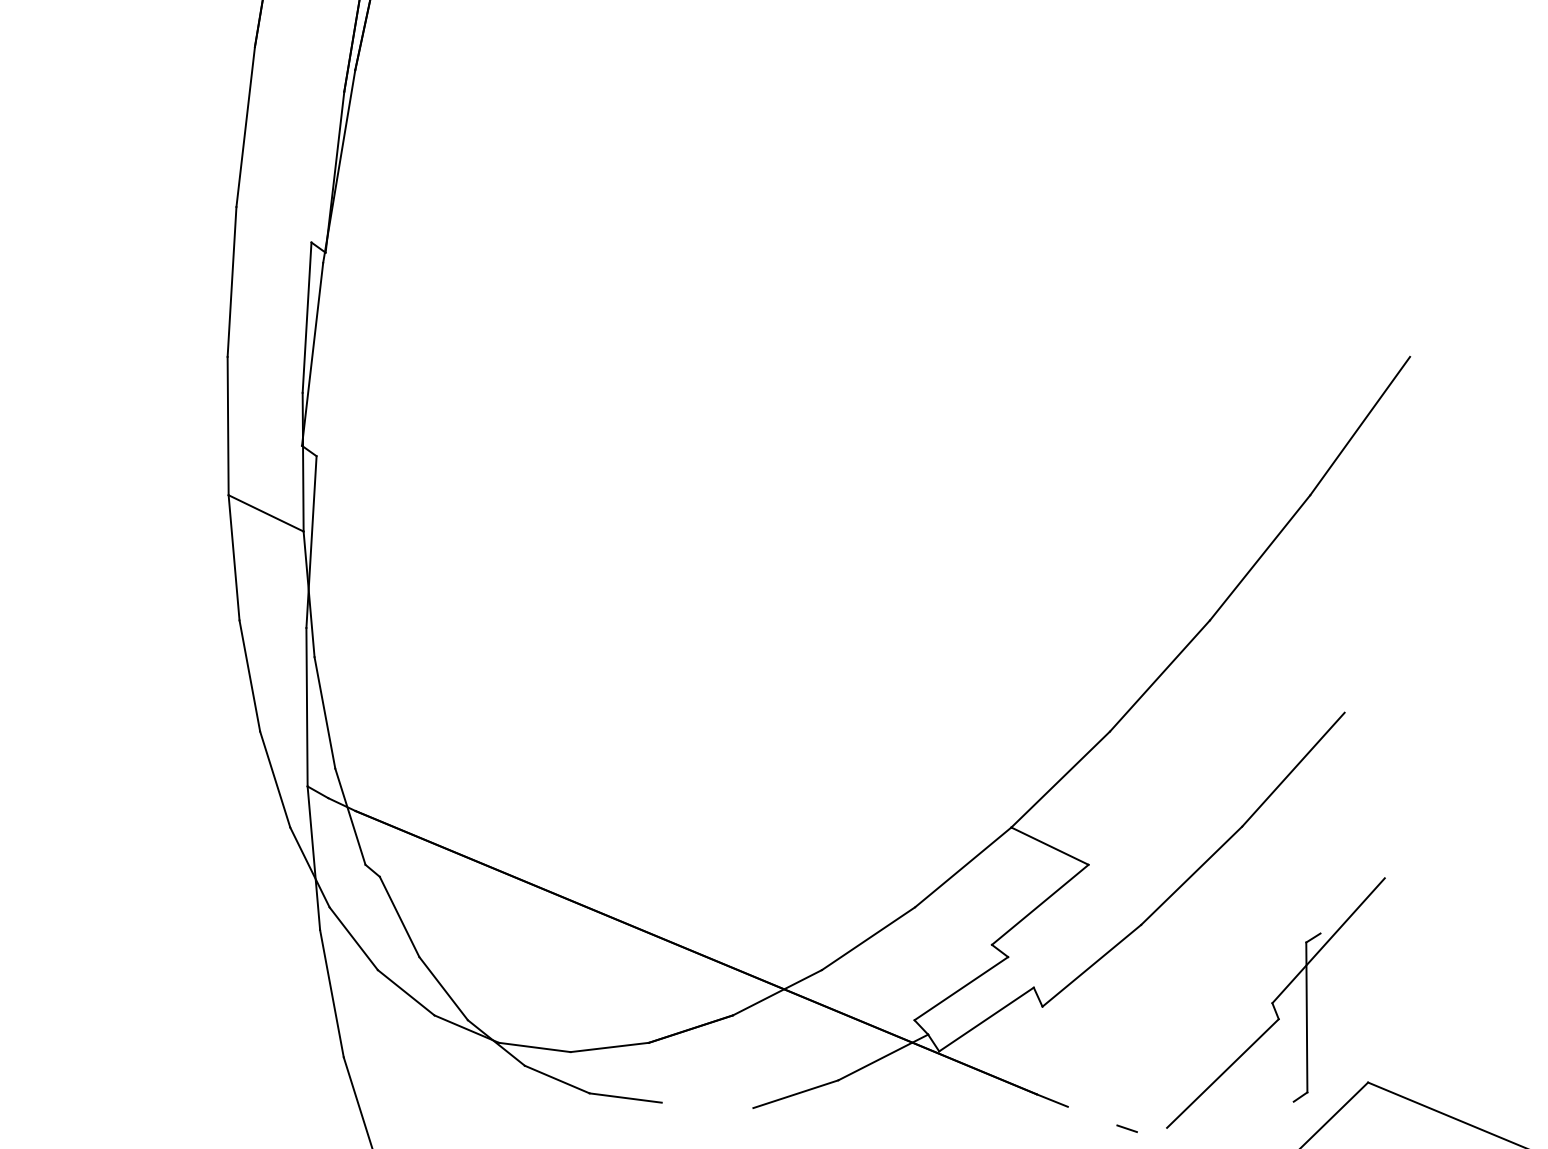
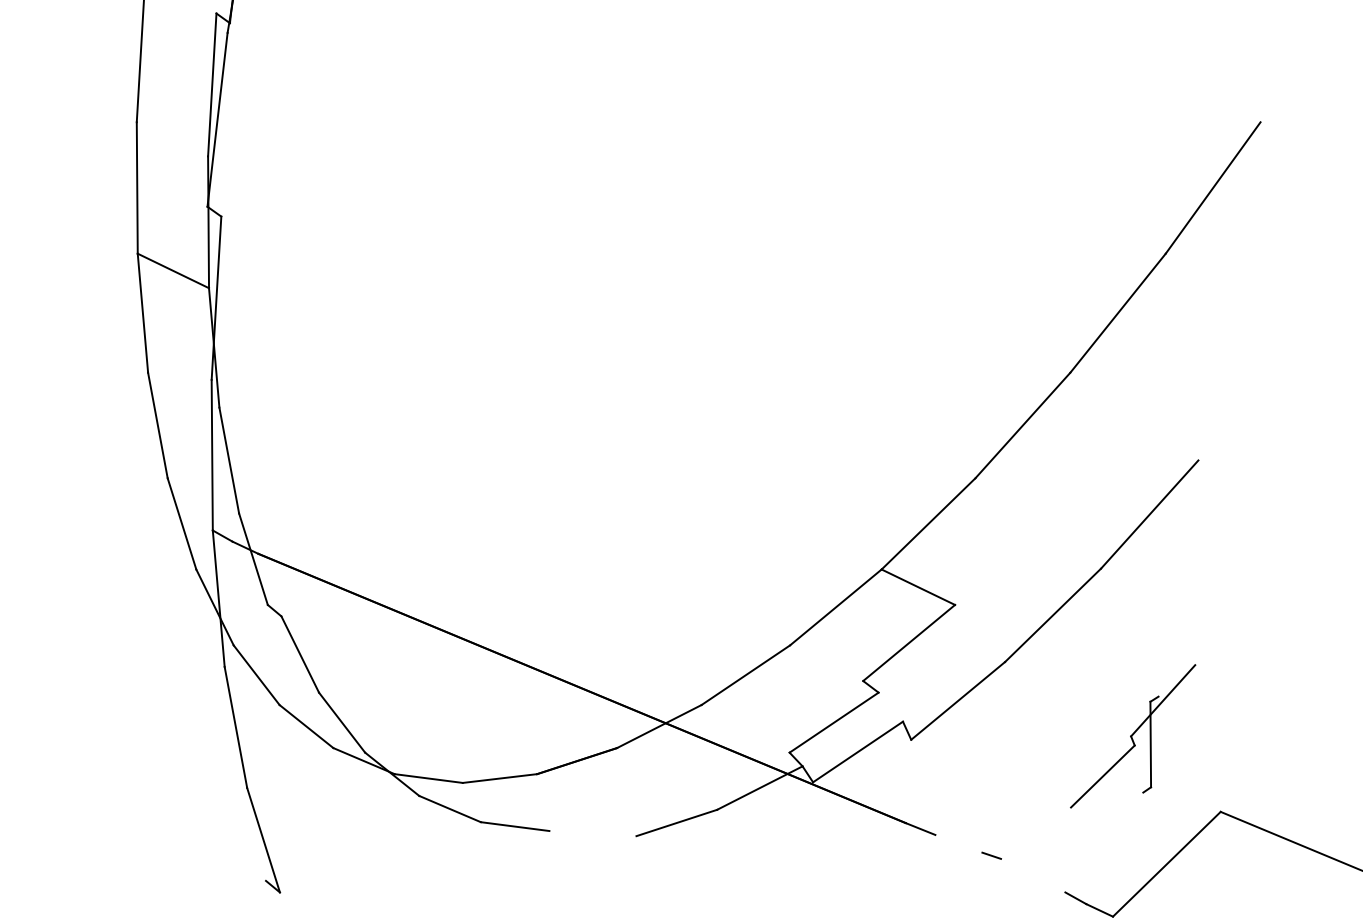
part: (1275, 1002) -> (1132, 735), size x0.6

